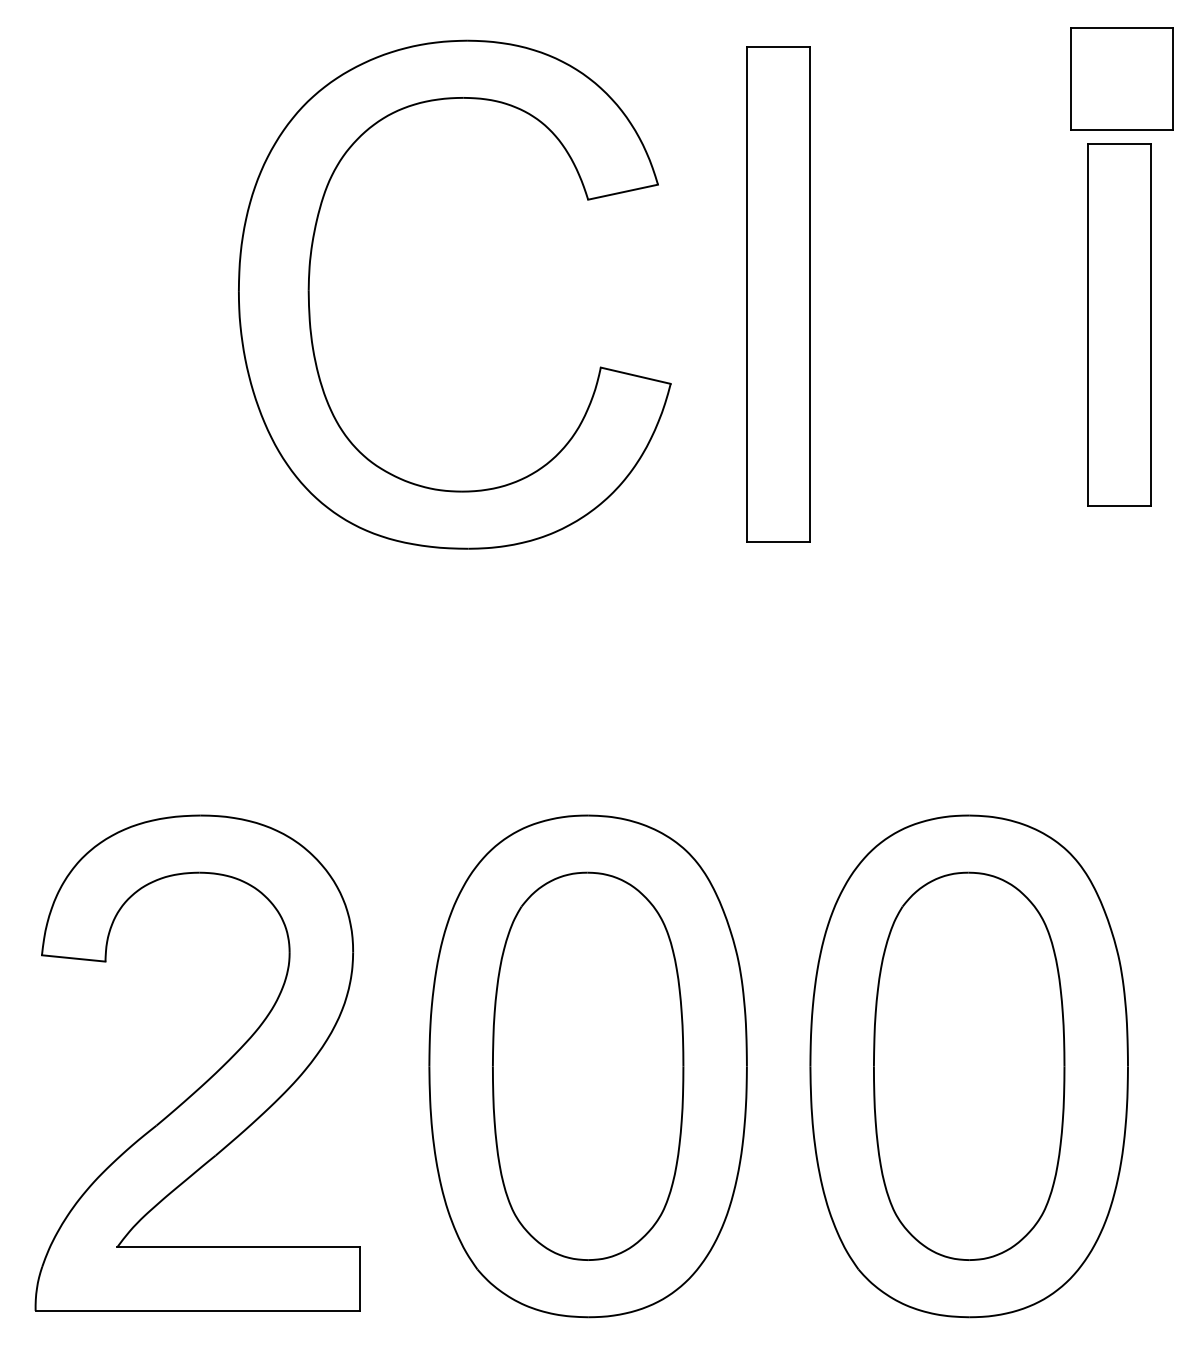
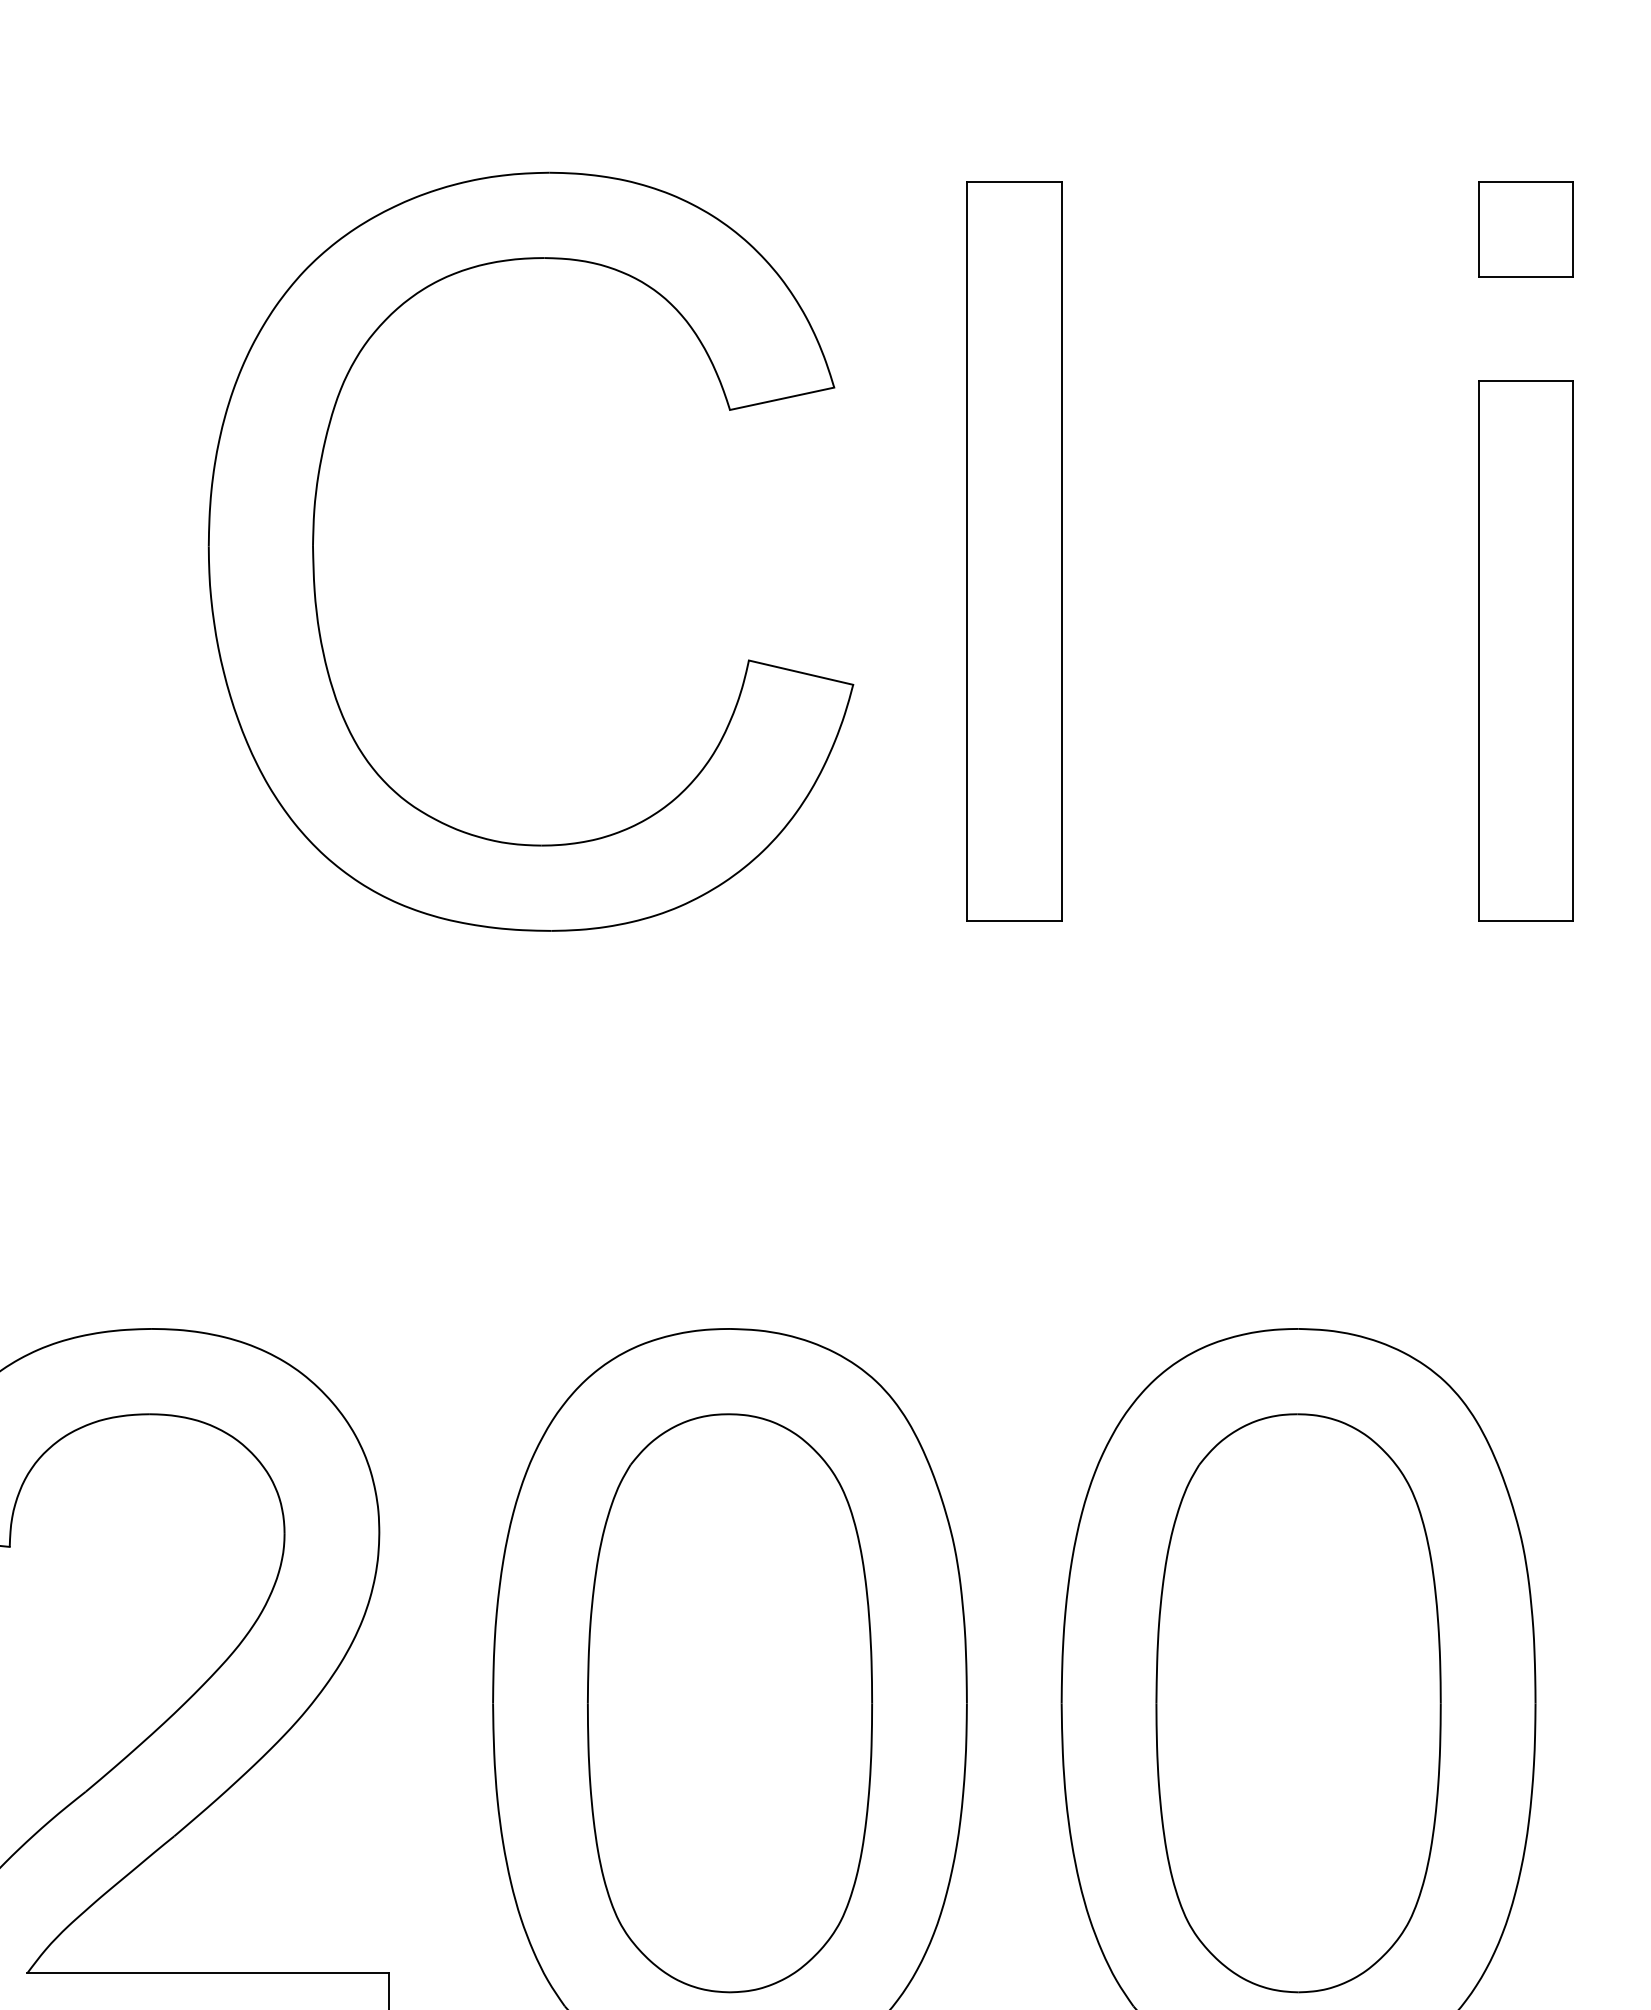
part: (1121, 78) -> (1525, 229), size x0.62
part: (1119, 324) -> (1525, 649), moved

